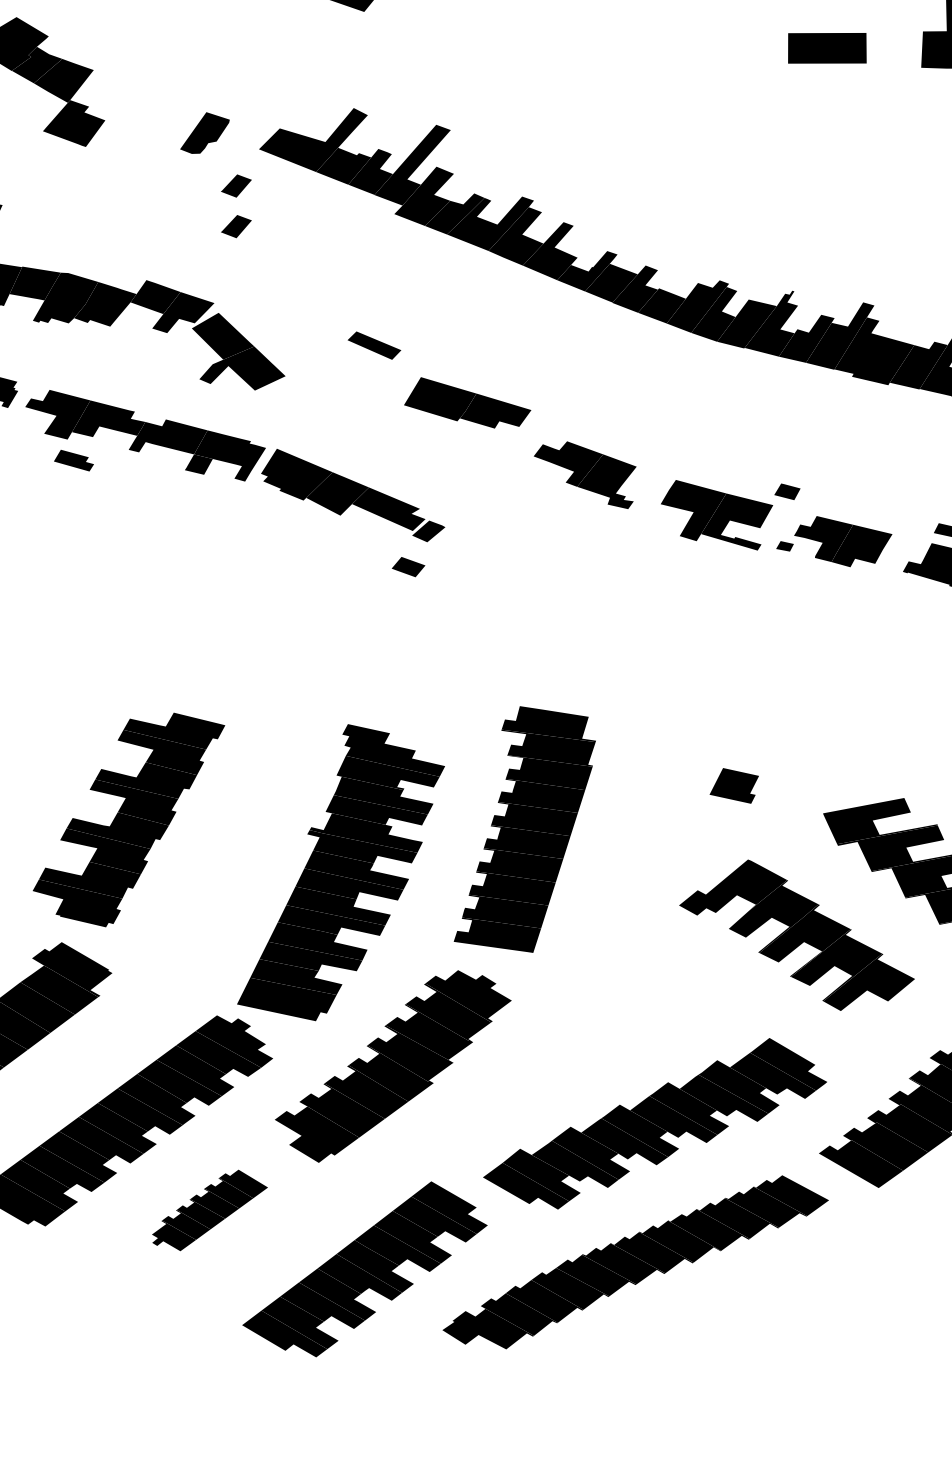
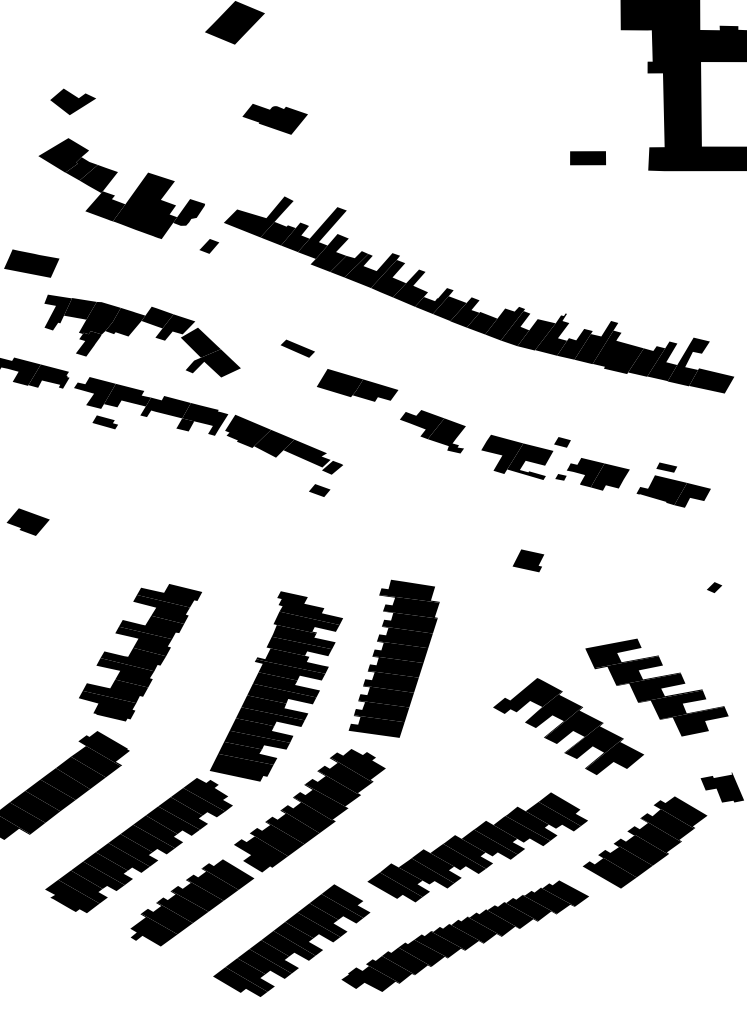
part: (826, 48) -> (587, 158), size x0.71
fill: (135, 122) -> (144, 205), added
part: (235, 226) -> (208, 272), removed
fill: (47, 337) -> (88, 343), added
part: (734, 785) -> (528, 560), moved
part: (210, 1209) -> (192, 902), size x1.67

